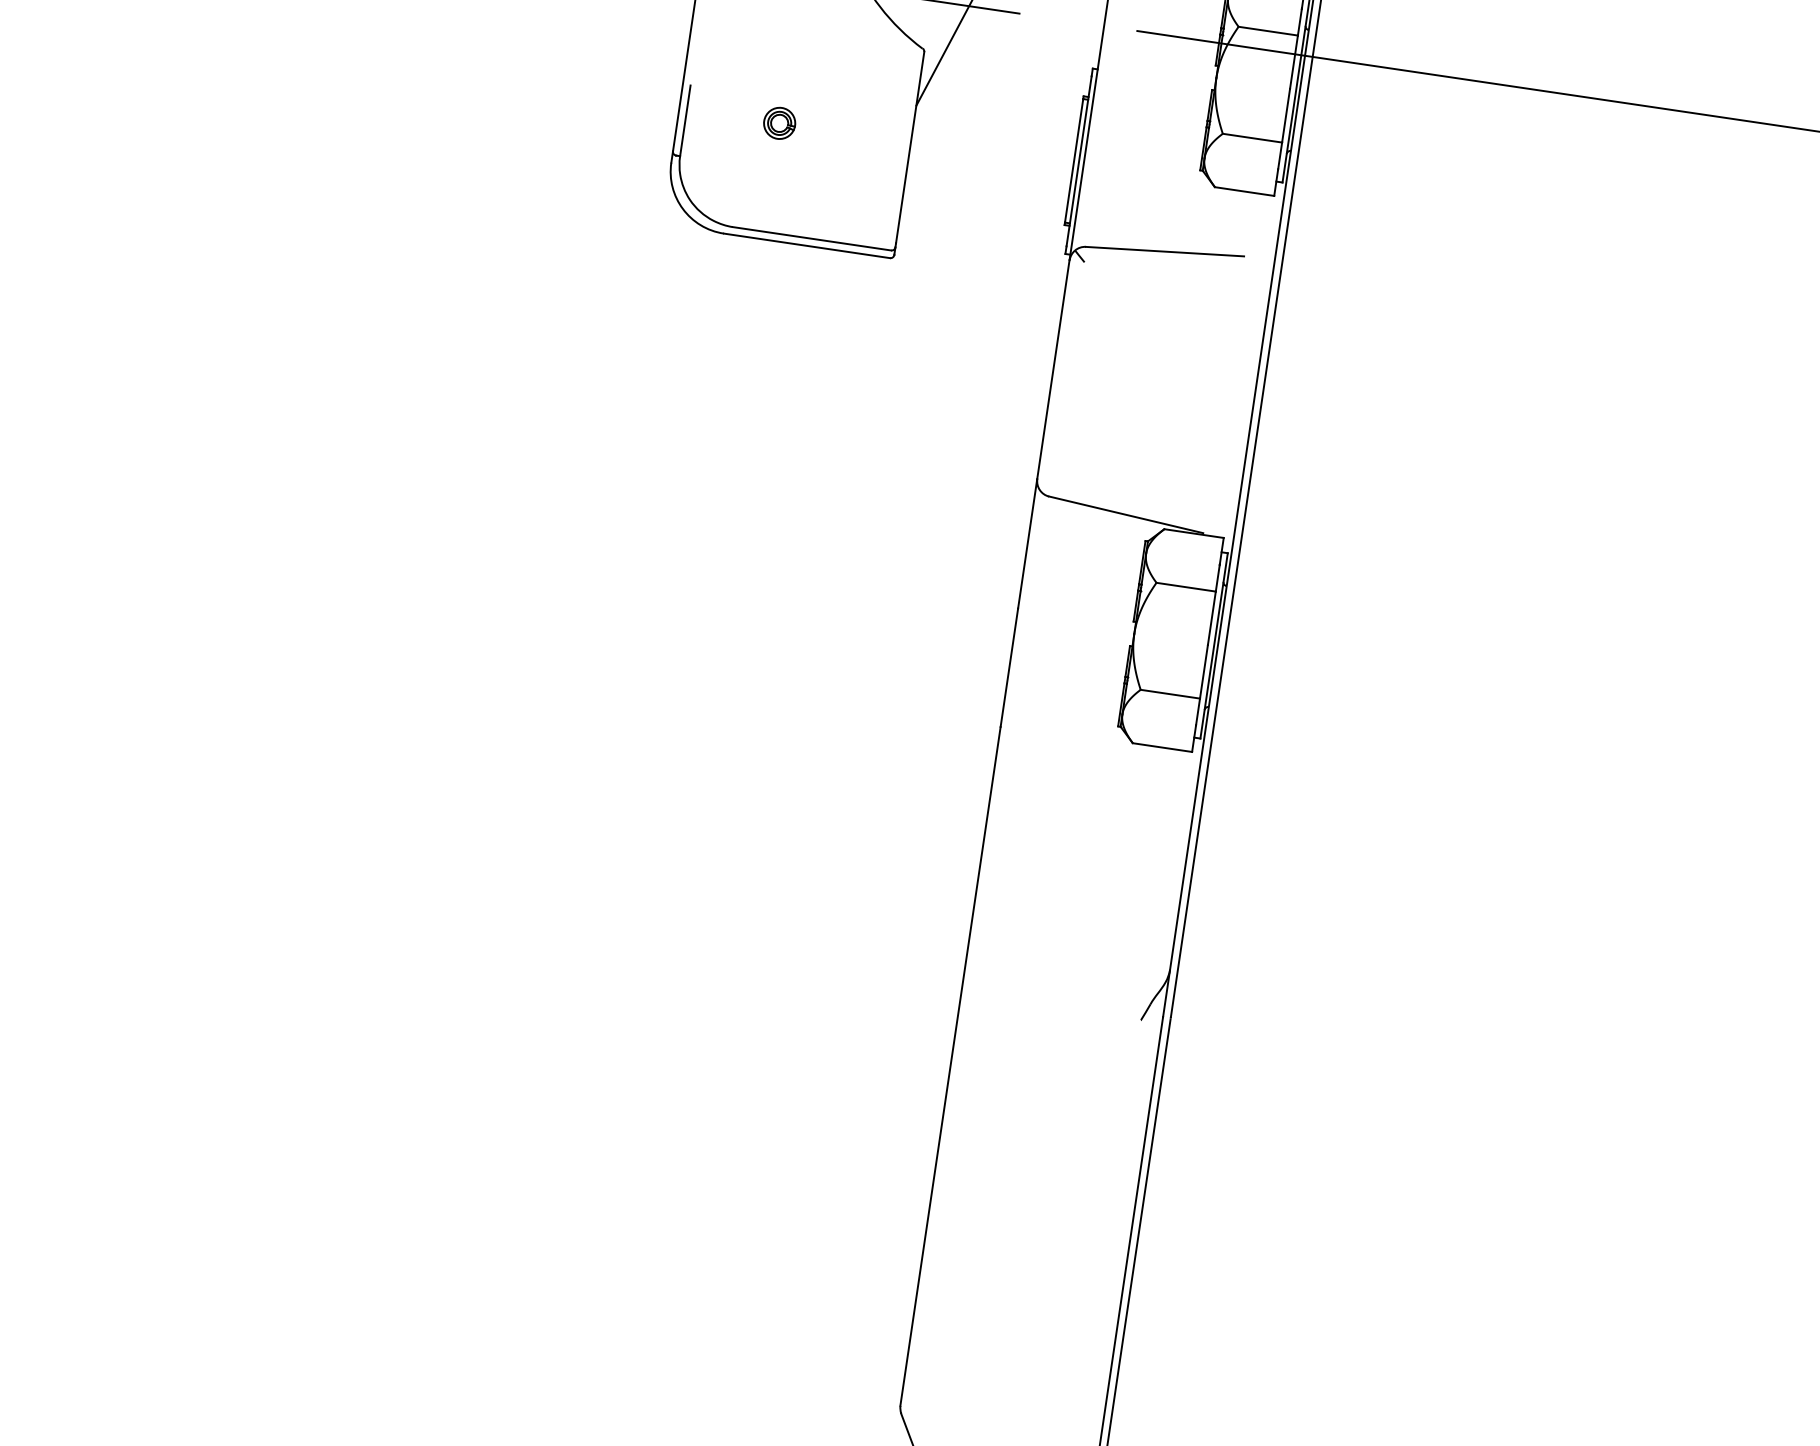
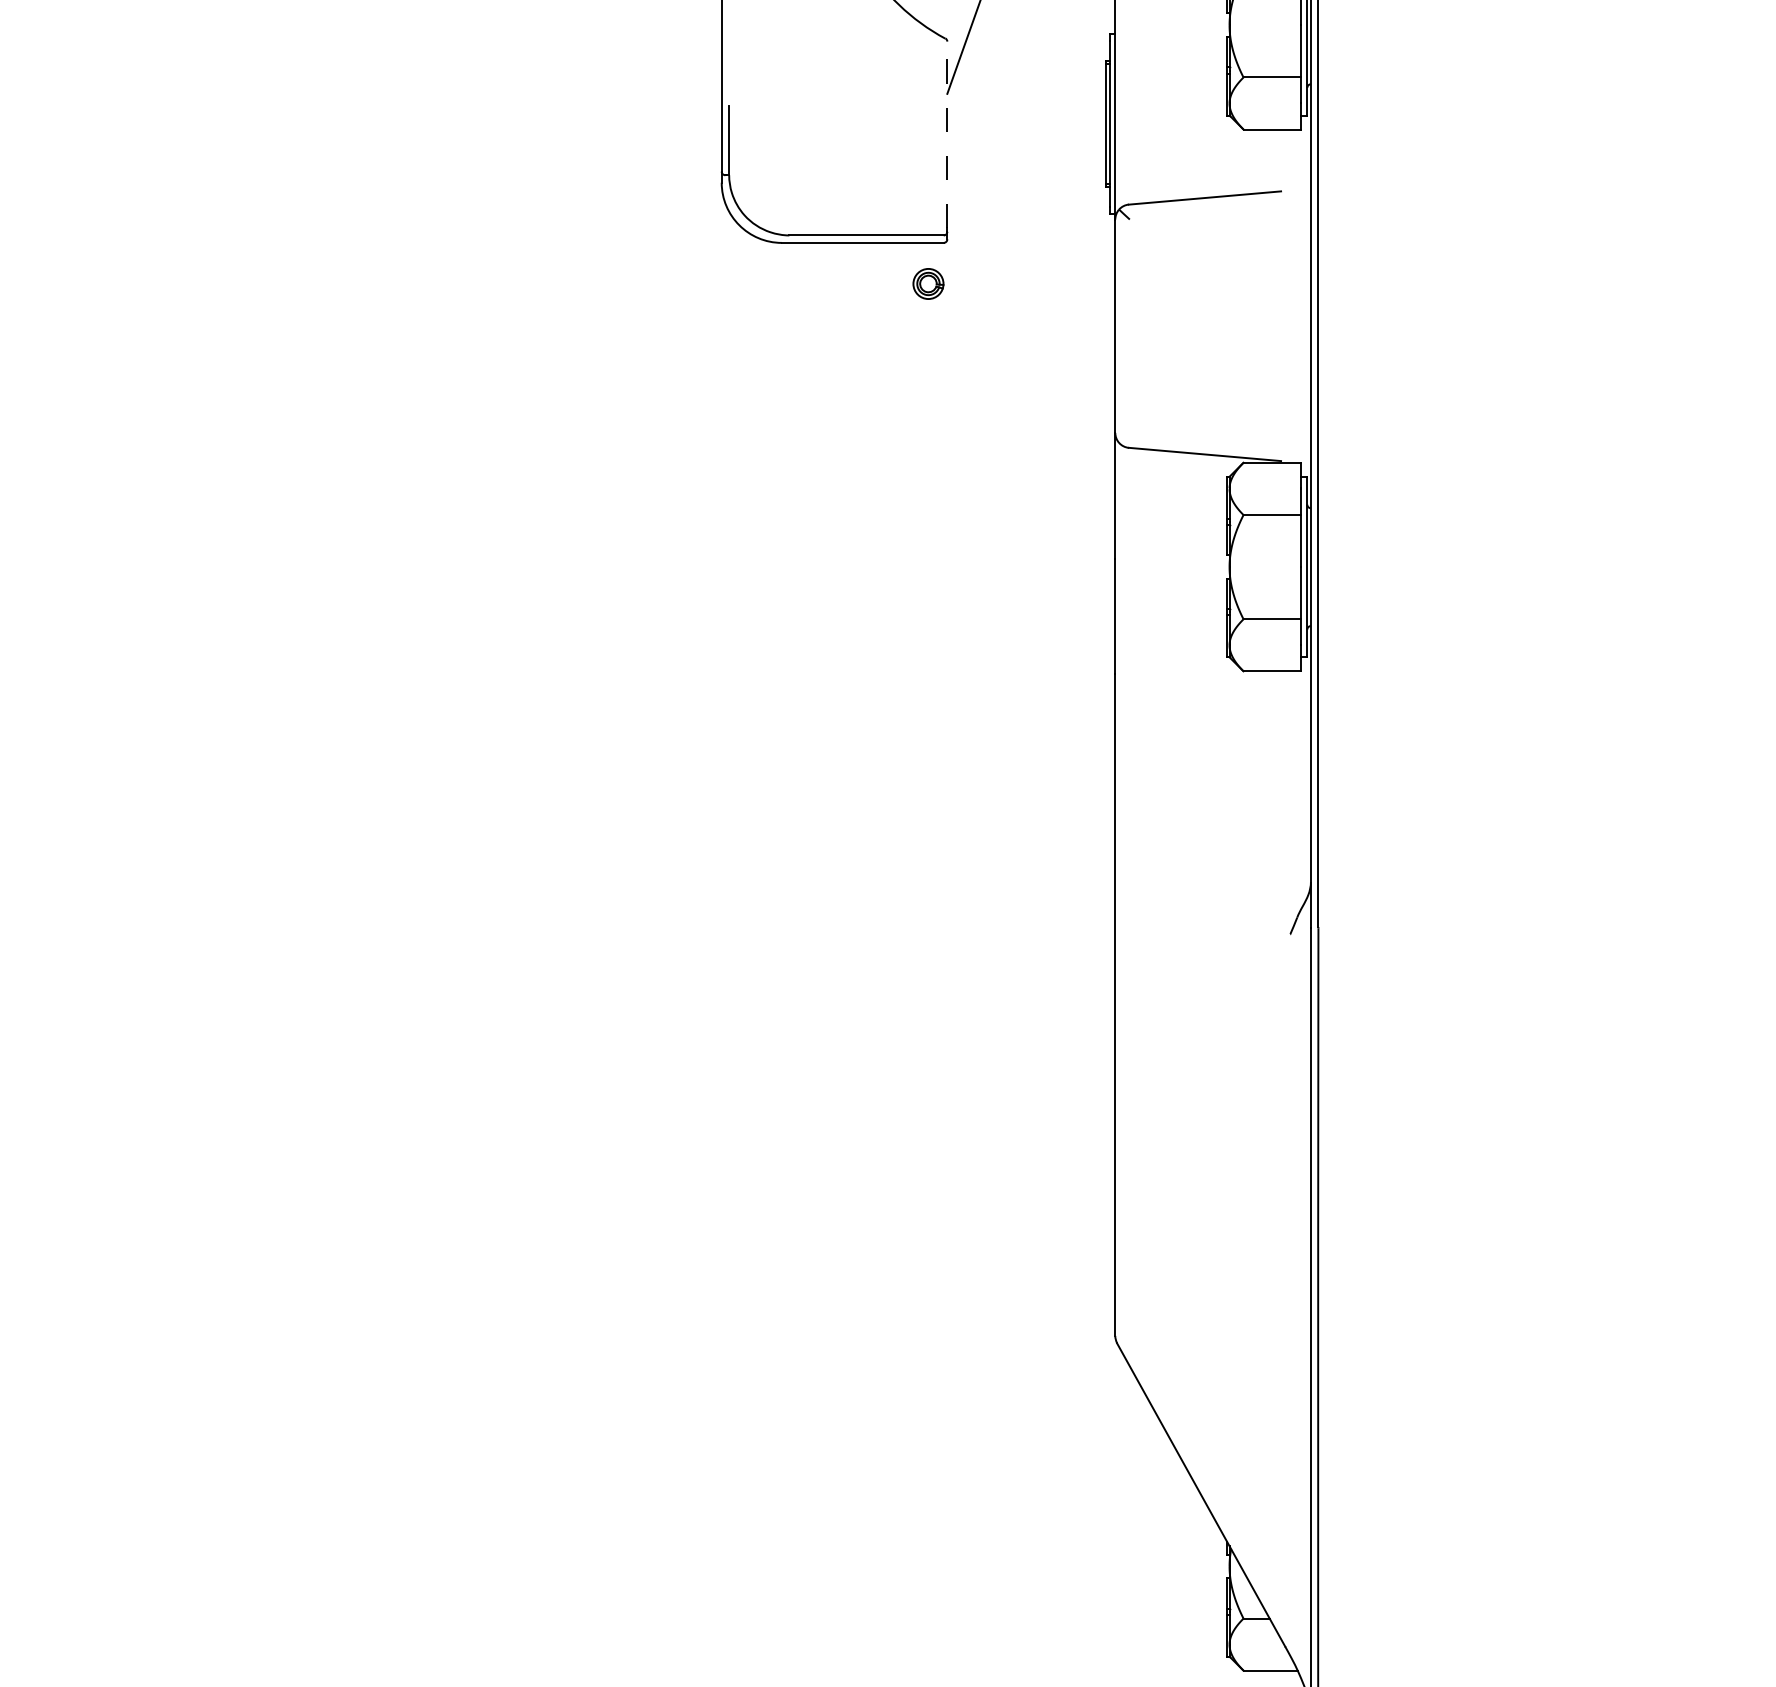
part: (779, 122) -> (928, 283), moved
line: (910, 147) -> (947, 134), solid -> dashed

